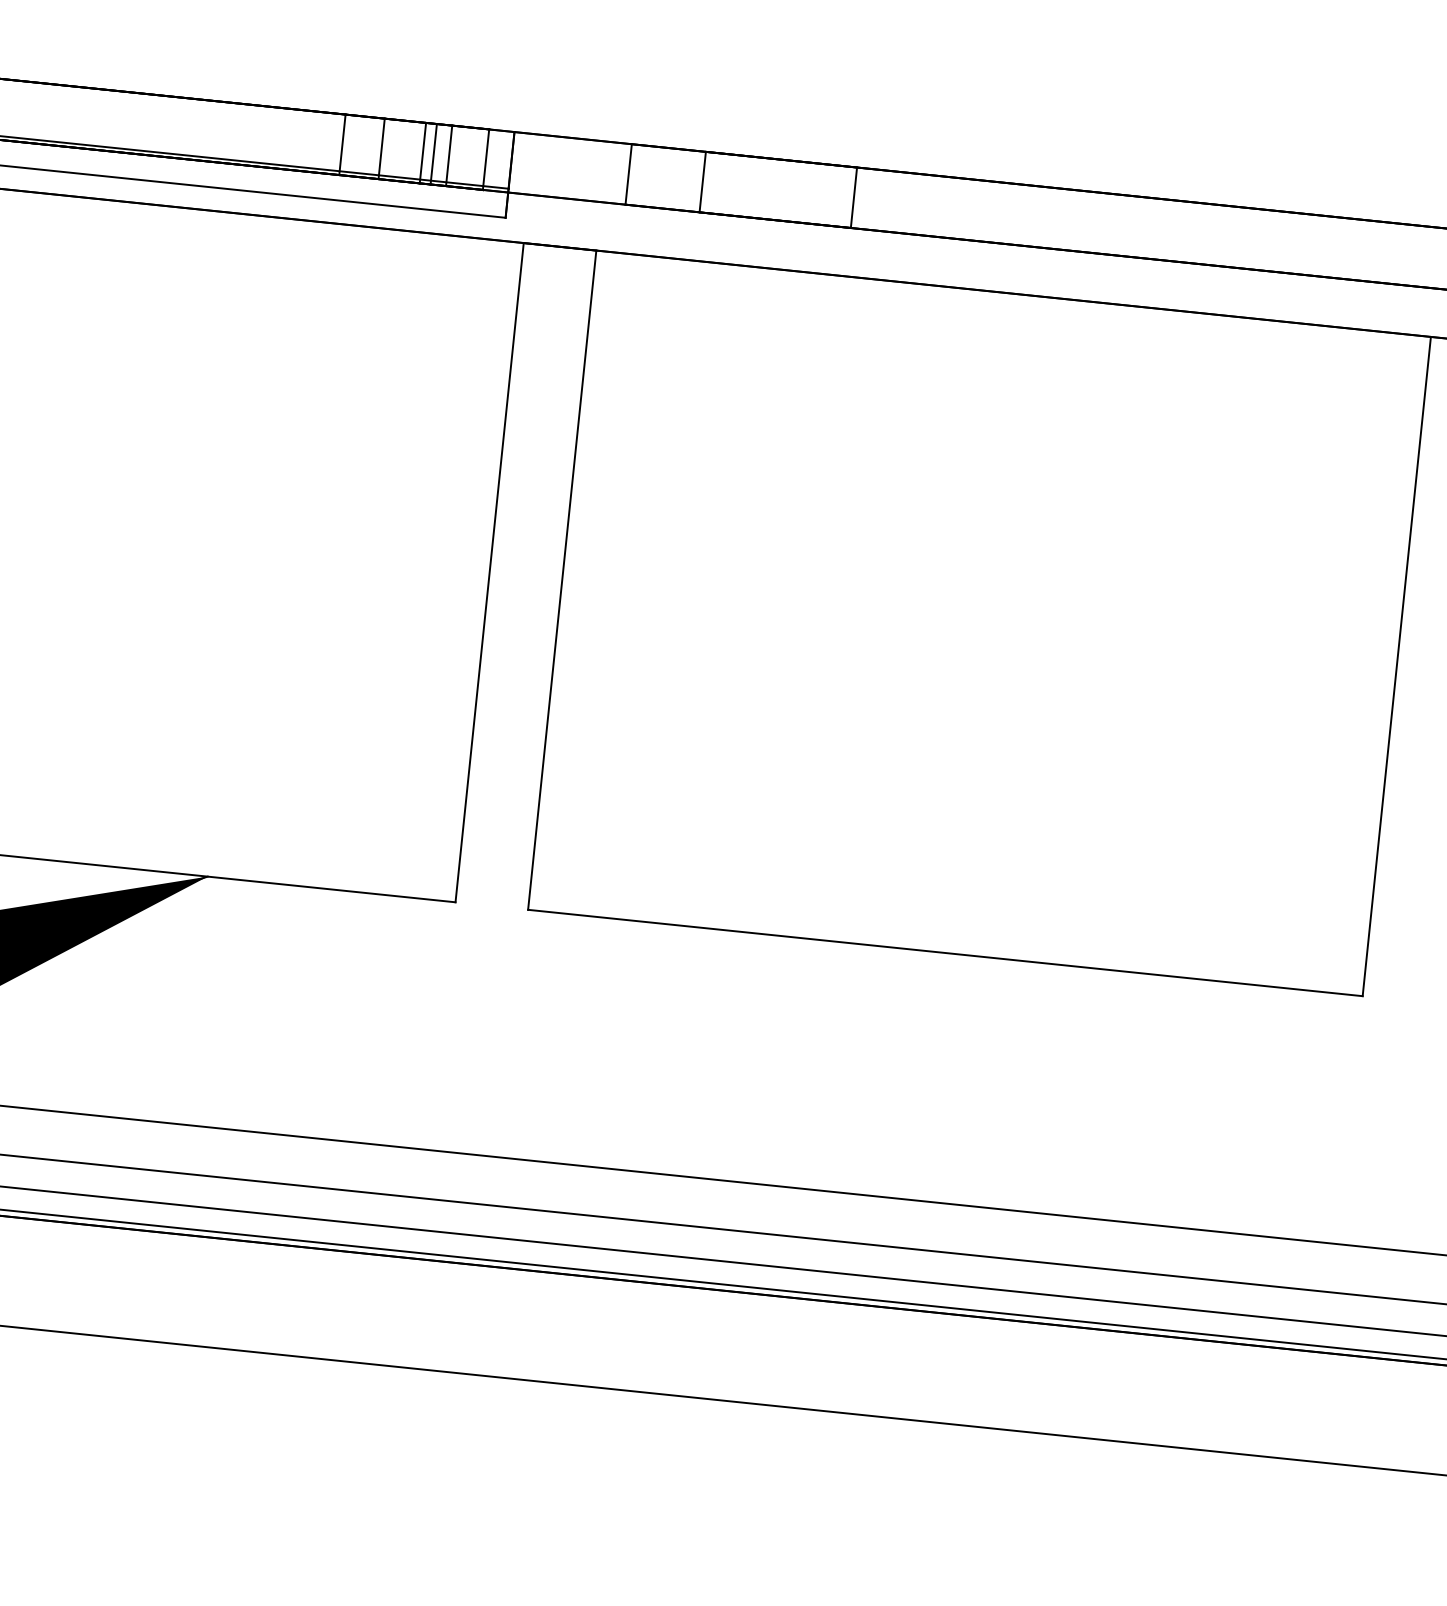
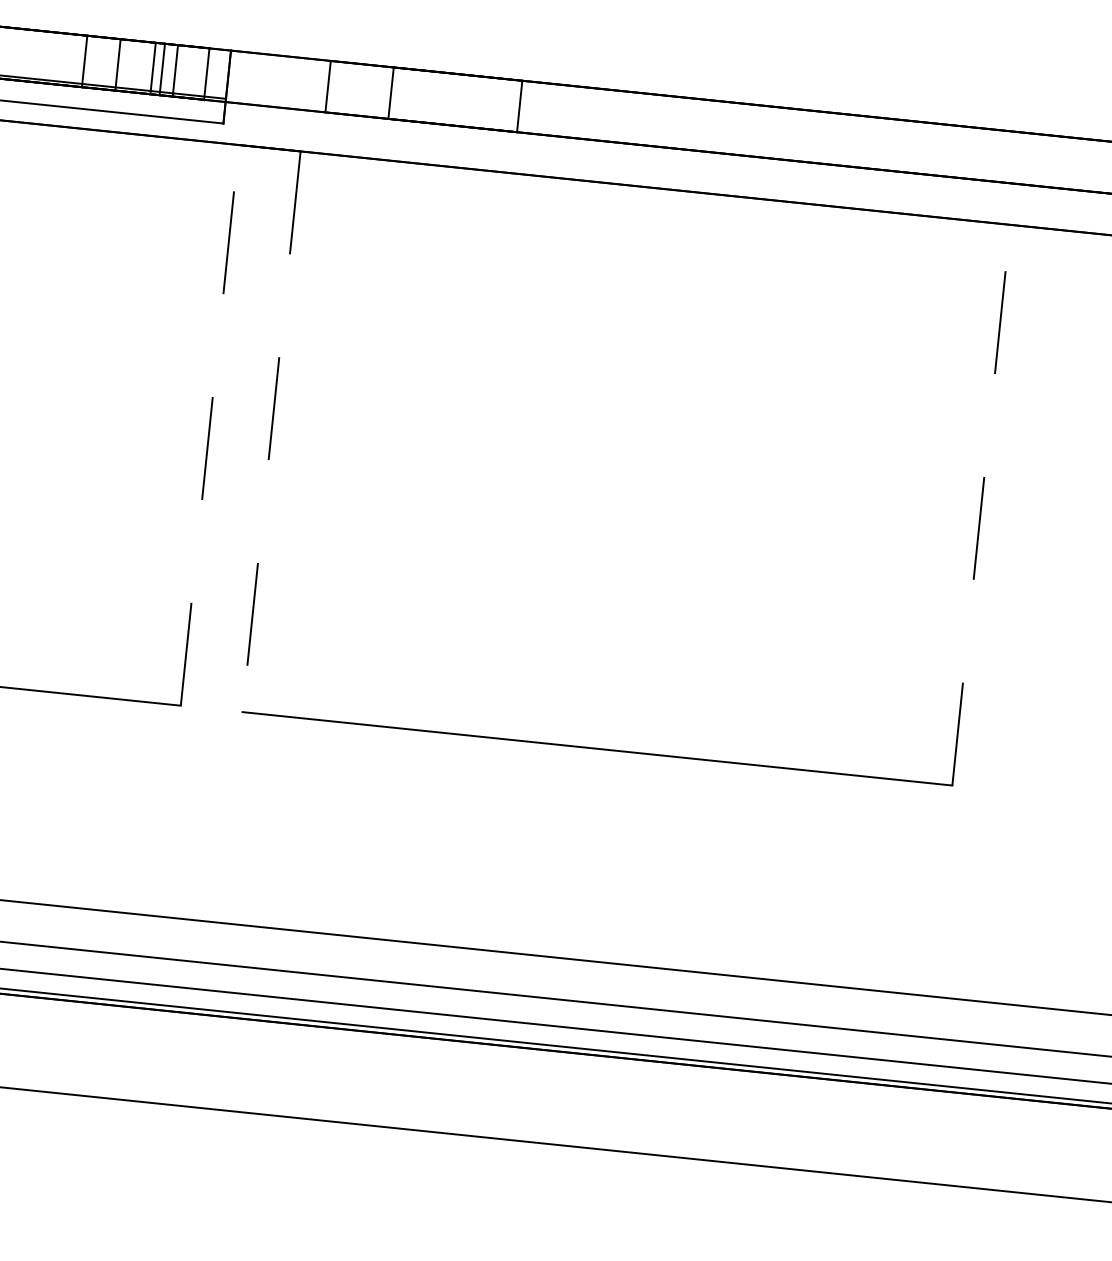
line: (489, 572) -> (209, 425), solid -> dashed
line: (562, 580) -> (271, 432), solid -> dashed
line: (1396, 666) -> (981, 505), solid -> dashed

